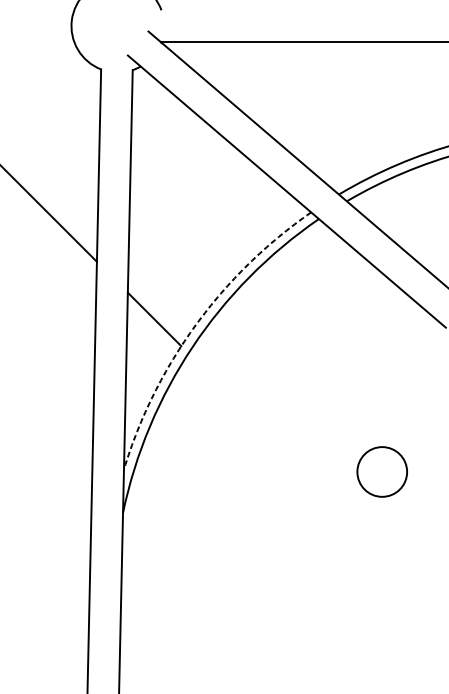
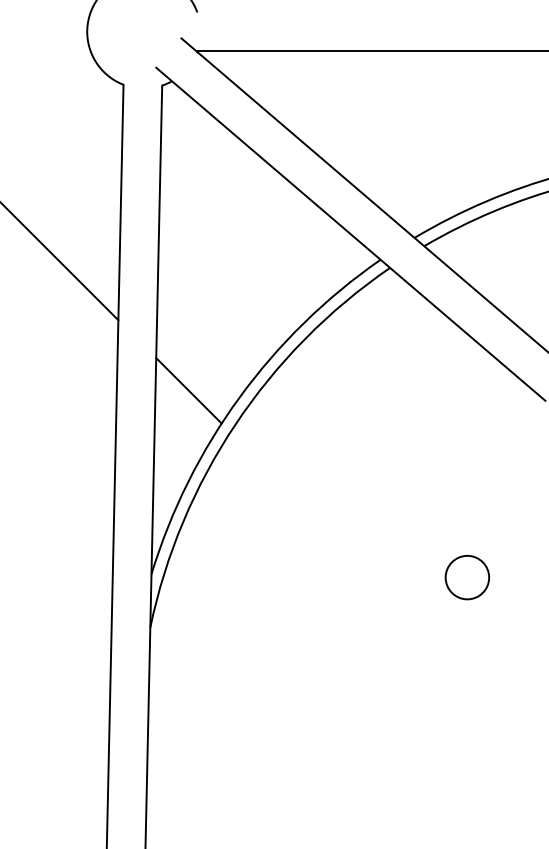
arc: (195, 324) -> (239, 397), dashed -> solid
circle: (381, 472) -> (466, 577), size x0.71

